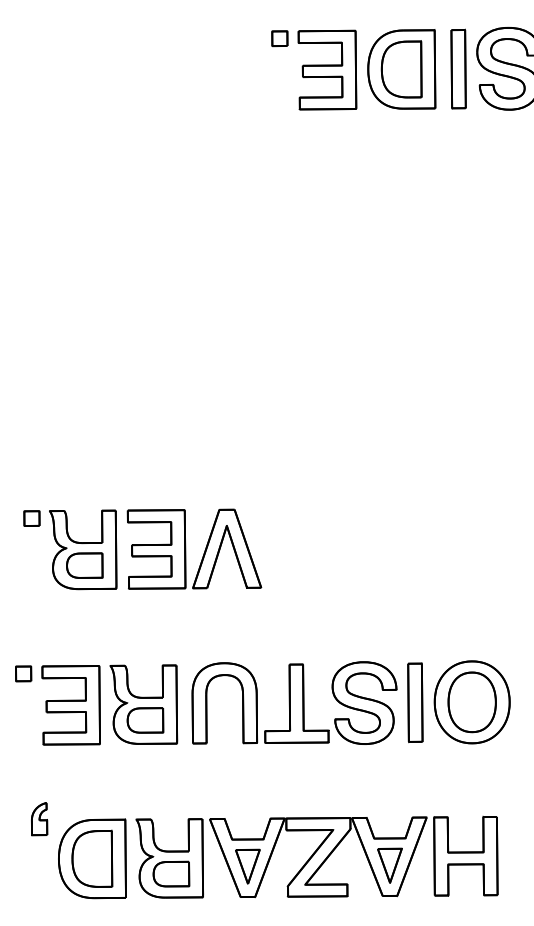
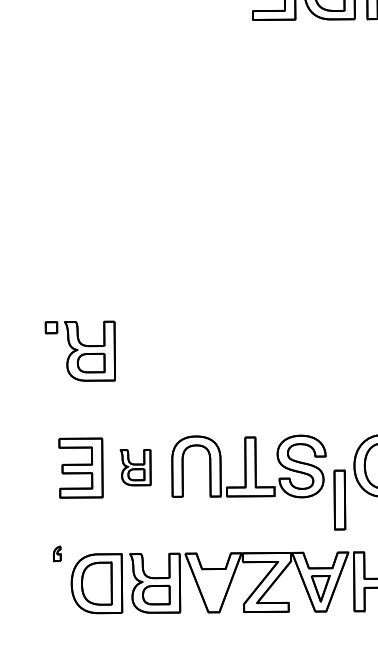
part: (186, 548) -> (167, 350), removed
part: (23, 673) -> (45, 444), removed
part: (415, 702) -> (339, 499), moved
part: (143, 704) -> (135, 467), size x0.6
part: (39, 819) -> (57, 554), size x0.6
part: (247, 866) -> (213, 589), removed

